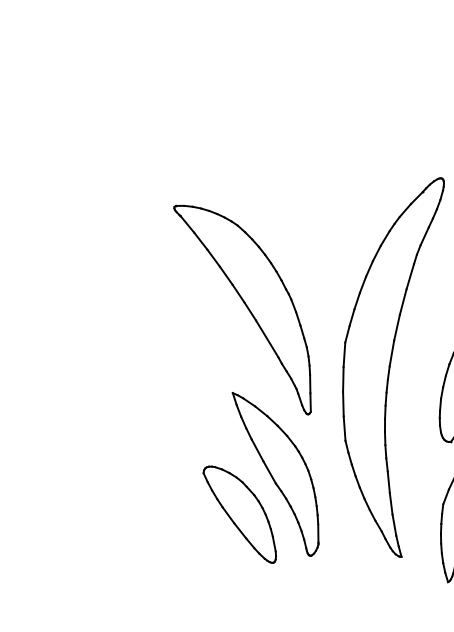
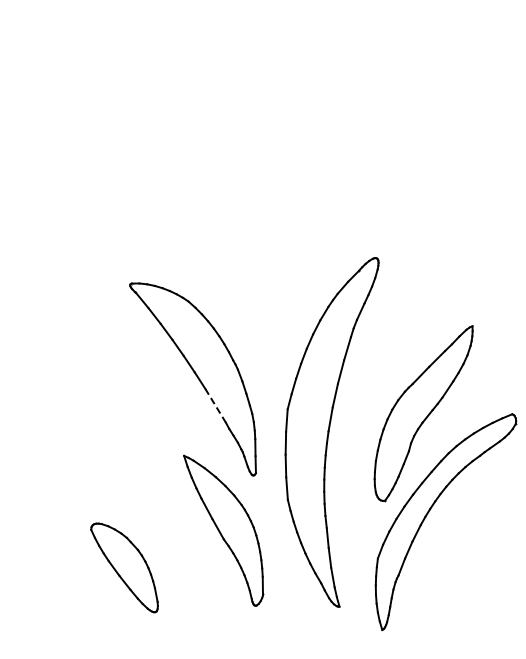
line: (266, 338) -> (215, 405), solid -> dashed
part: (239, 514) -> (124, 567), moved

